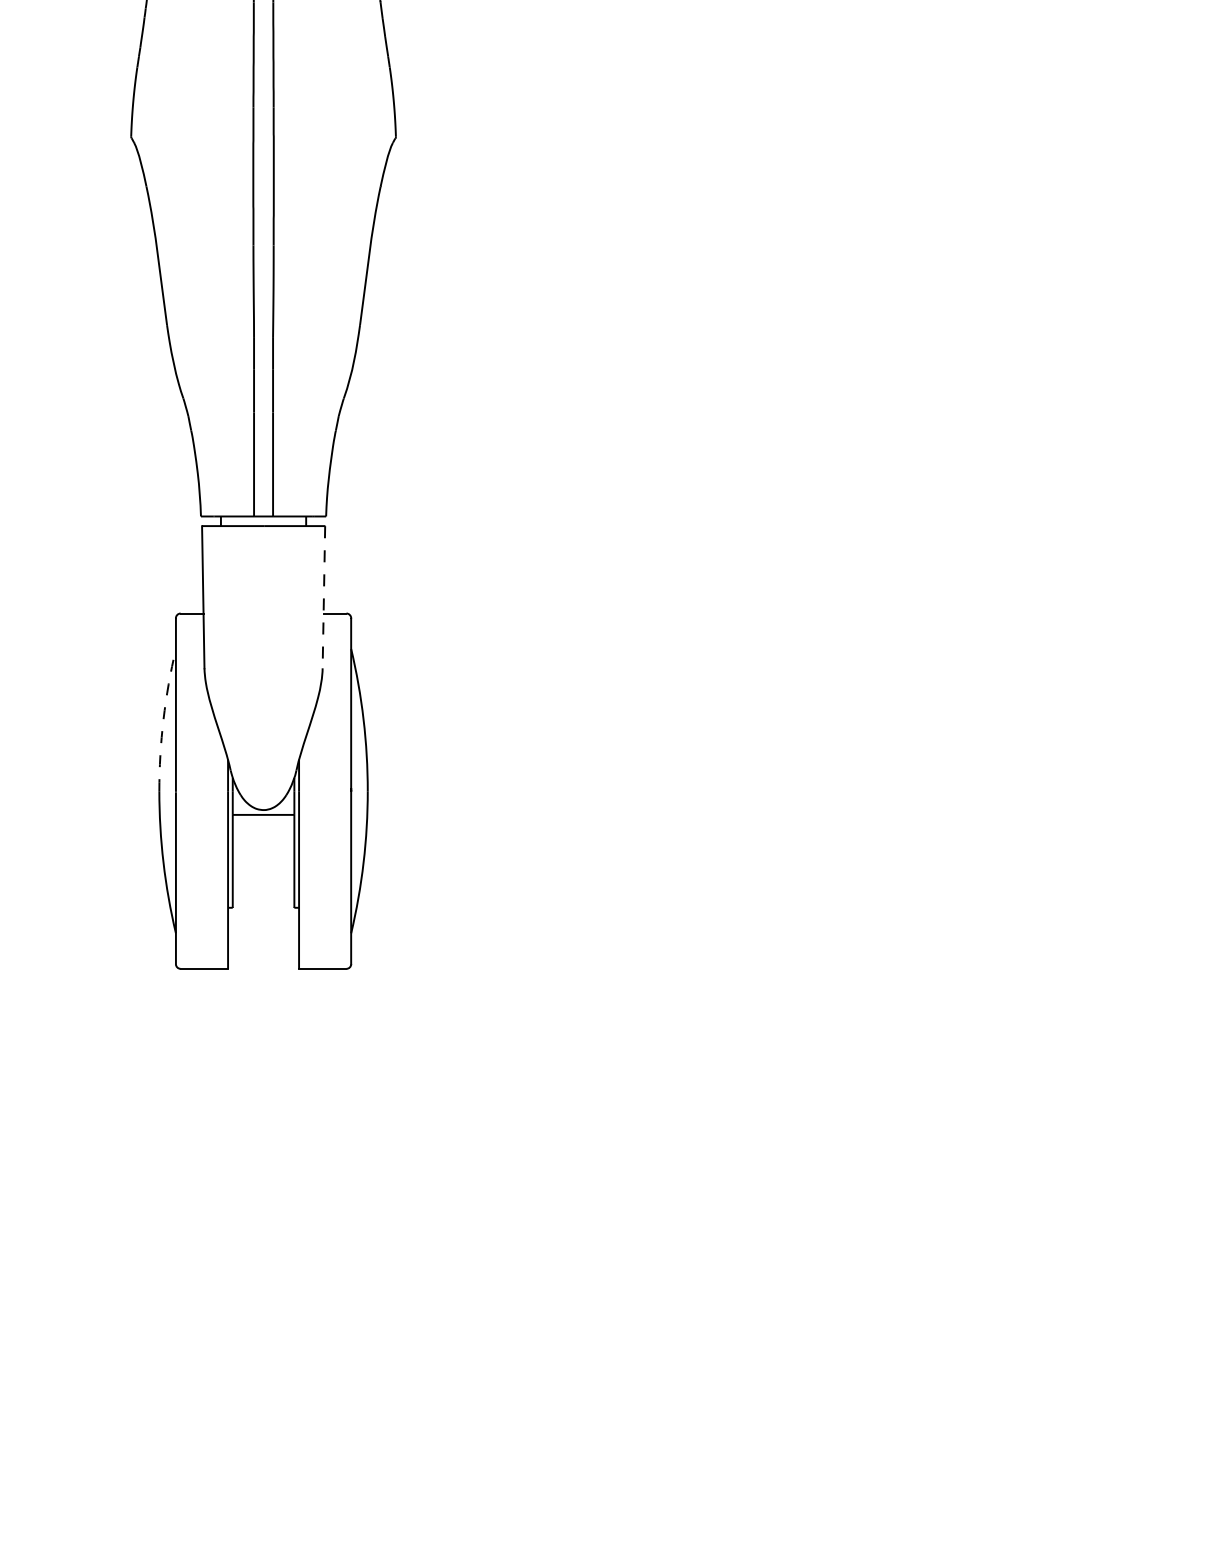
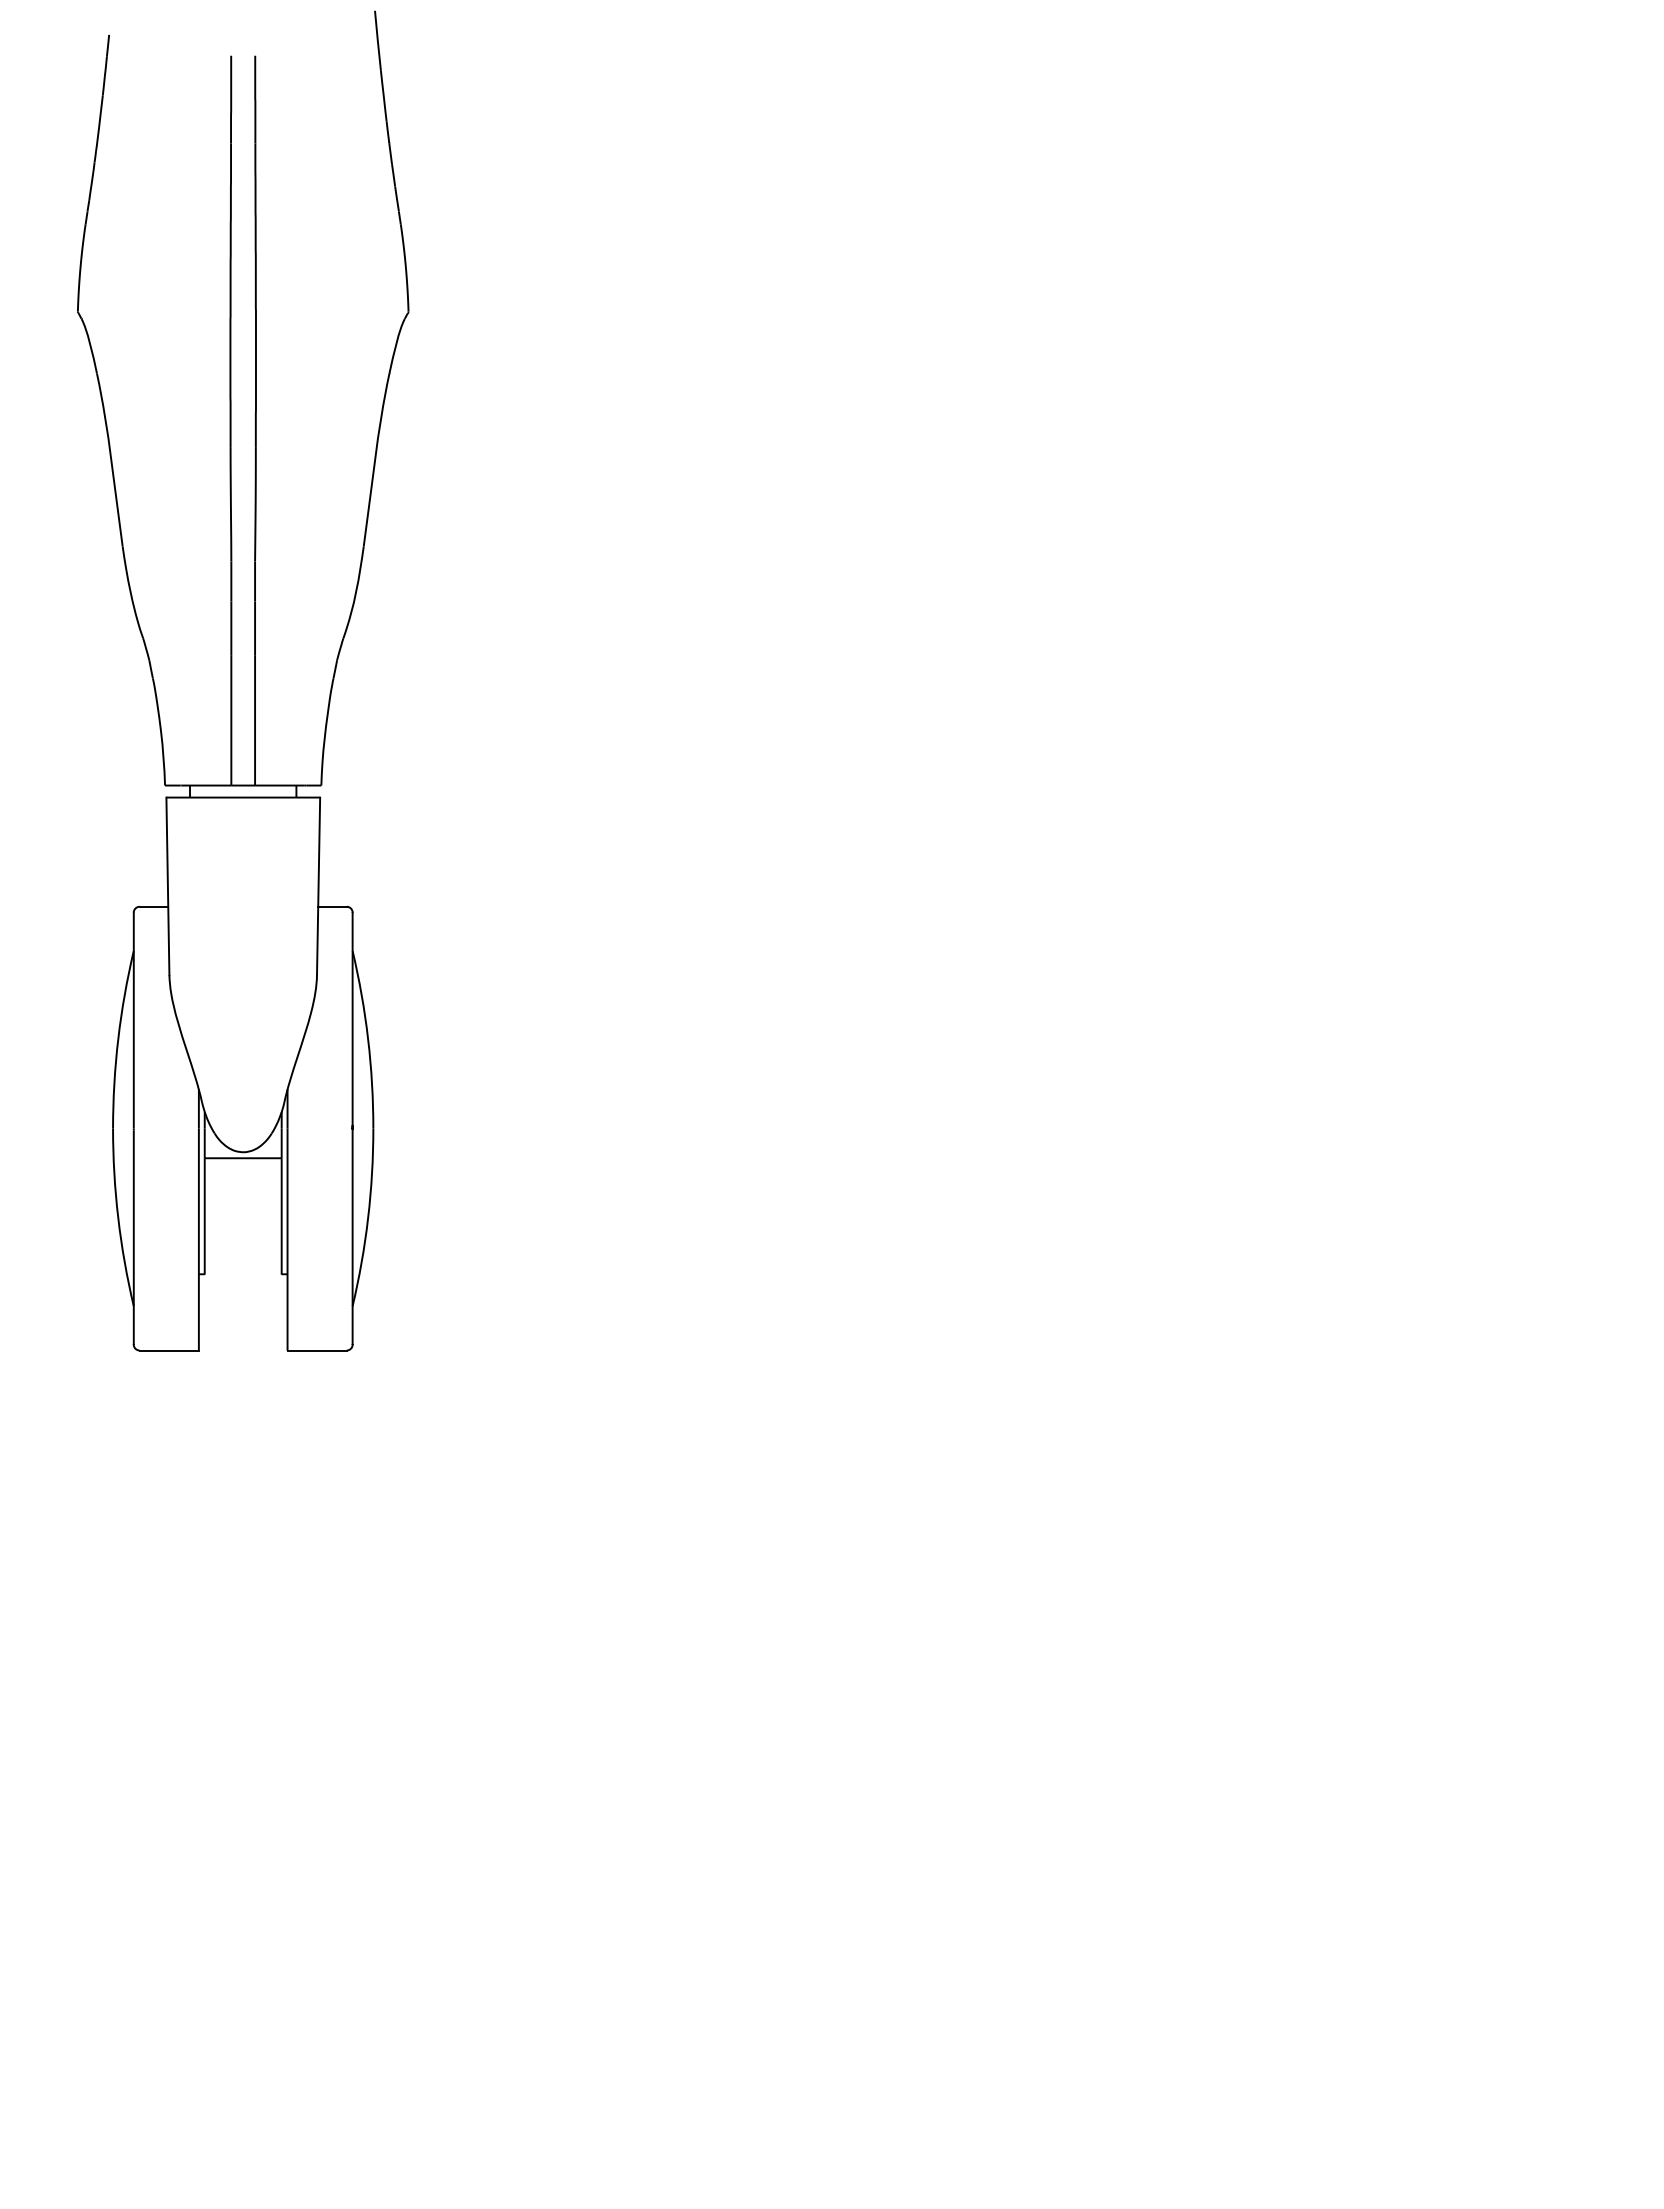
line: (323, 597) -> (318, 886), dashed -> solid
arc: (163, 719) -> (118, 1039), dashed -> solid

